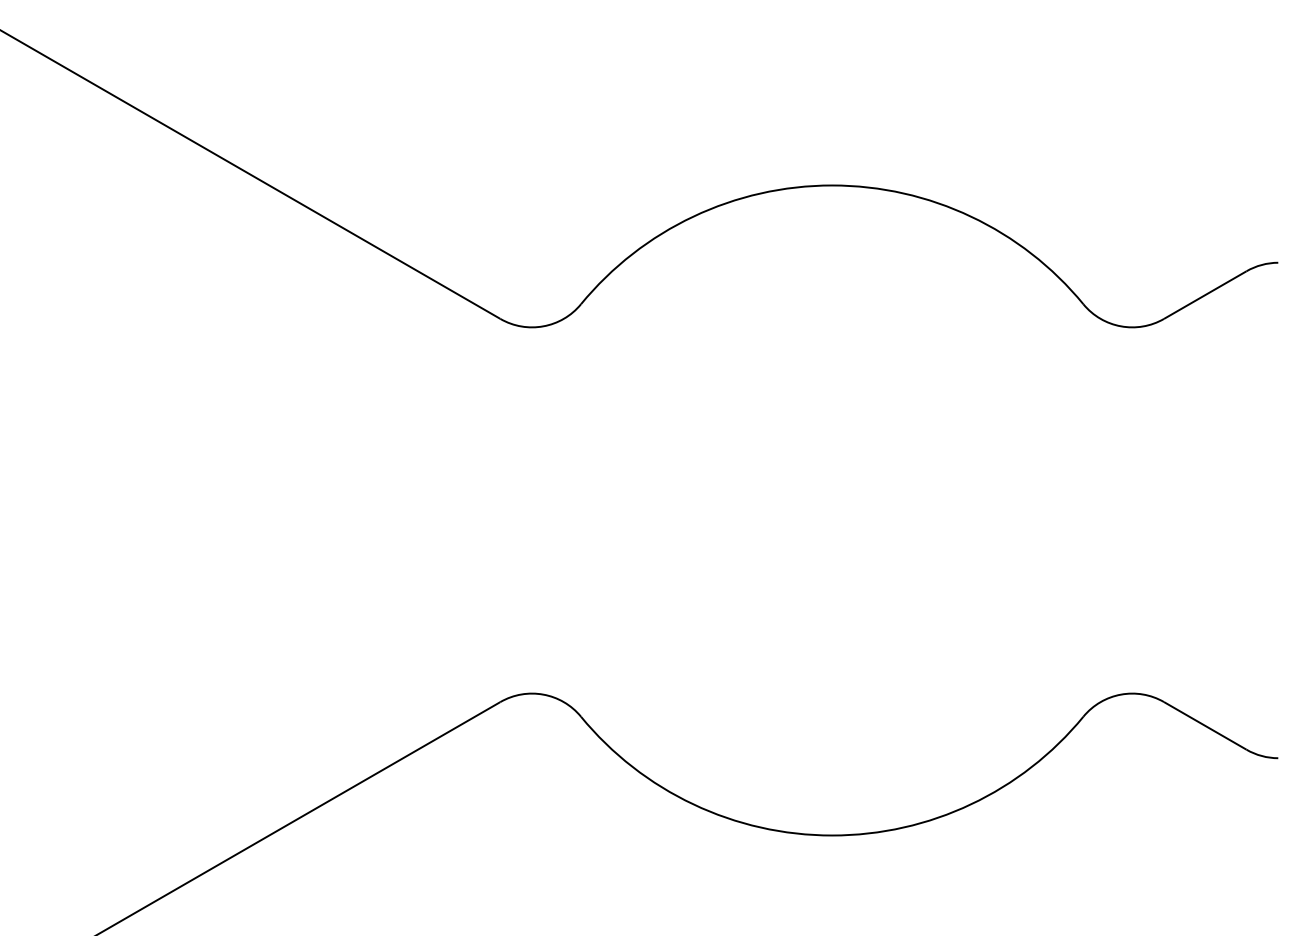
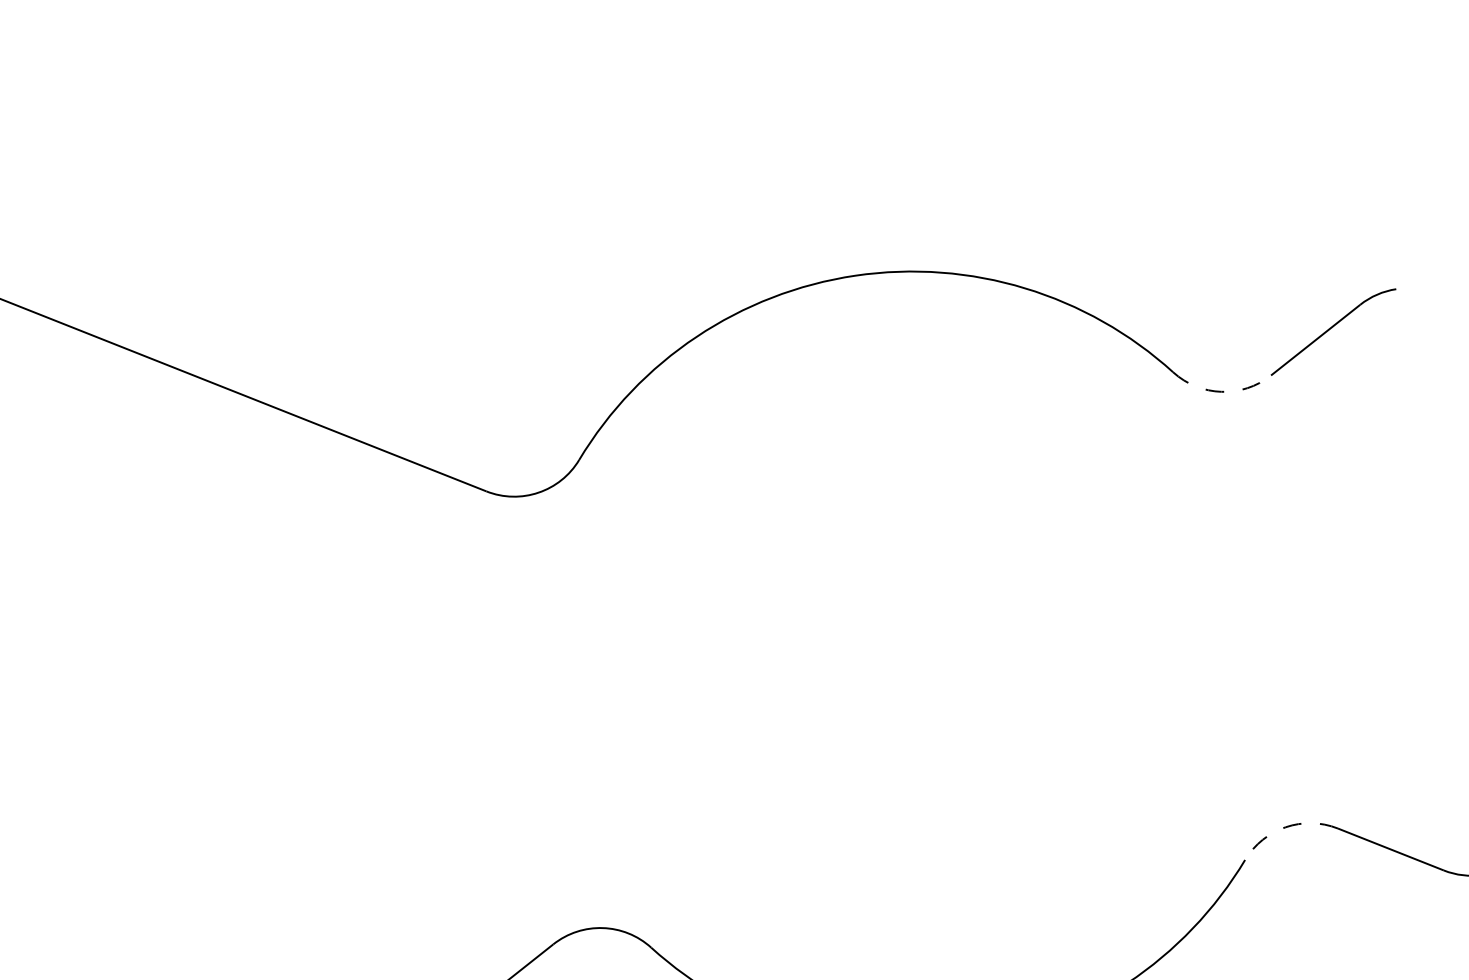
arc: (1121, 326) -> (1222, 391), solid -> dashed
arc: (1121, 694) -> (1286, 826), solid -> dashed

